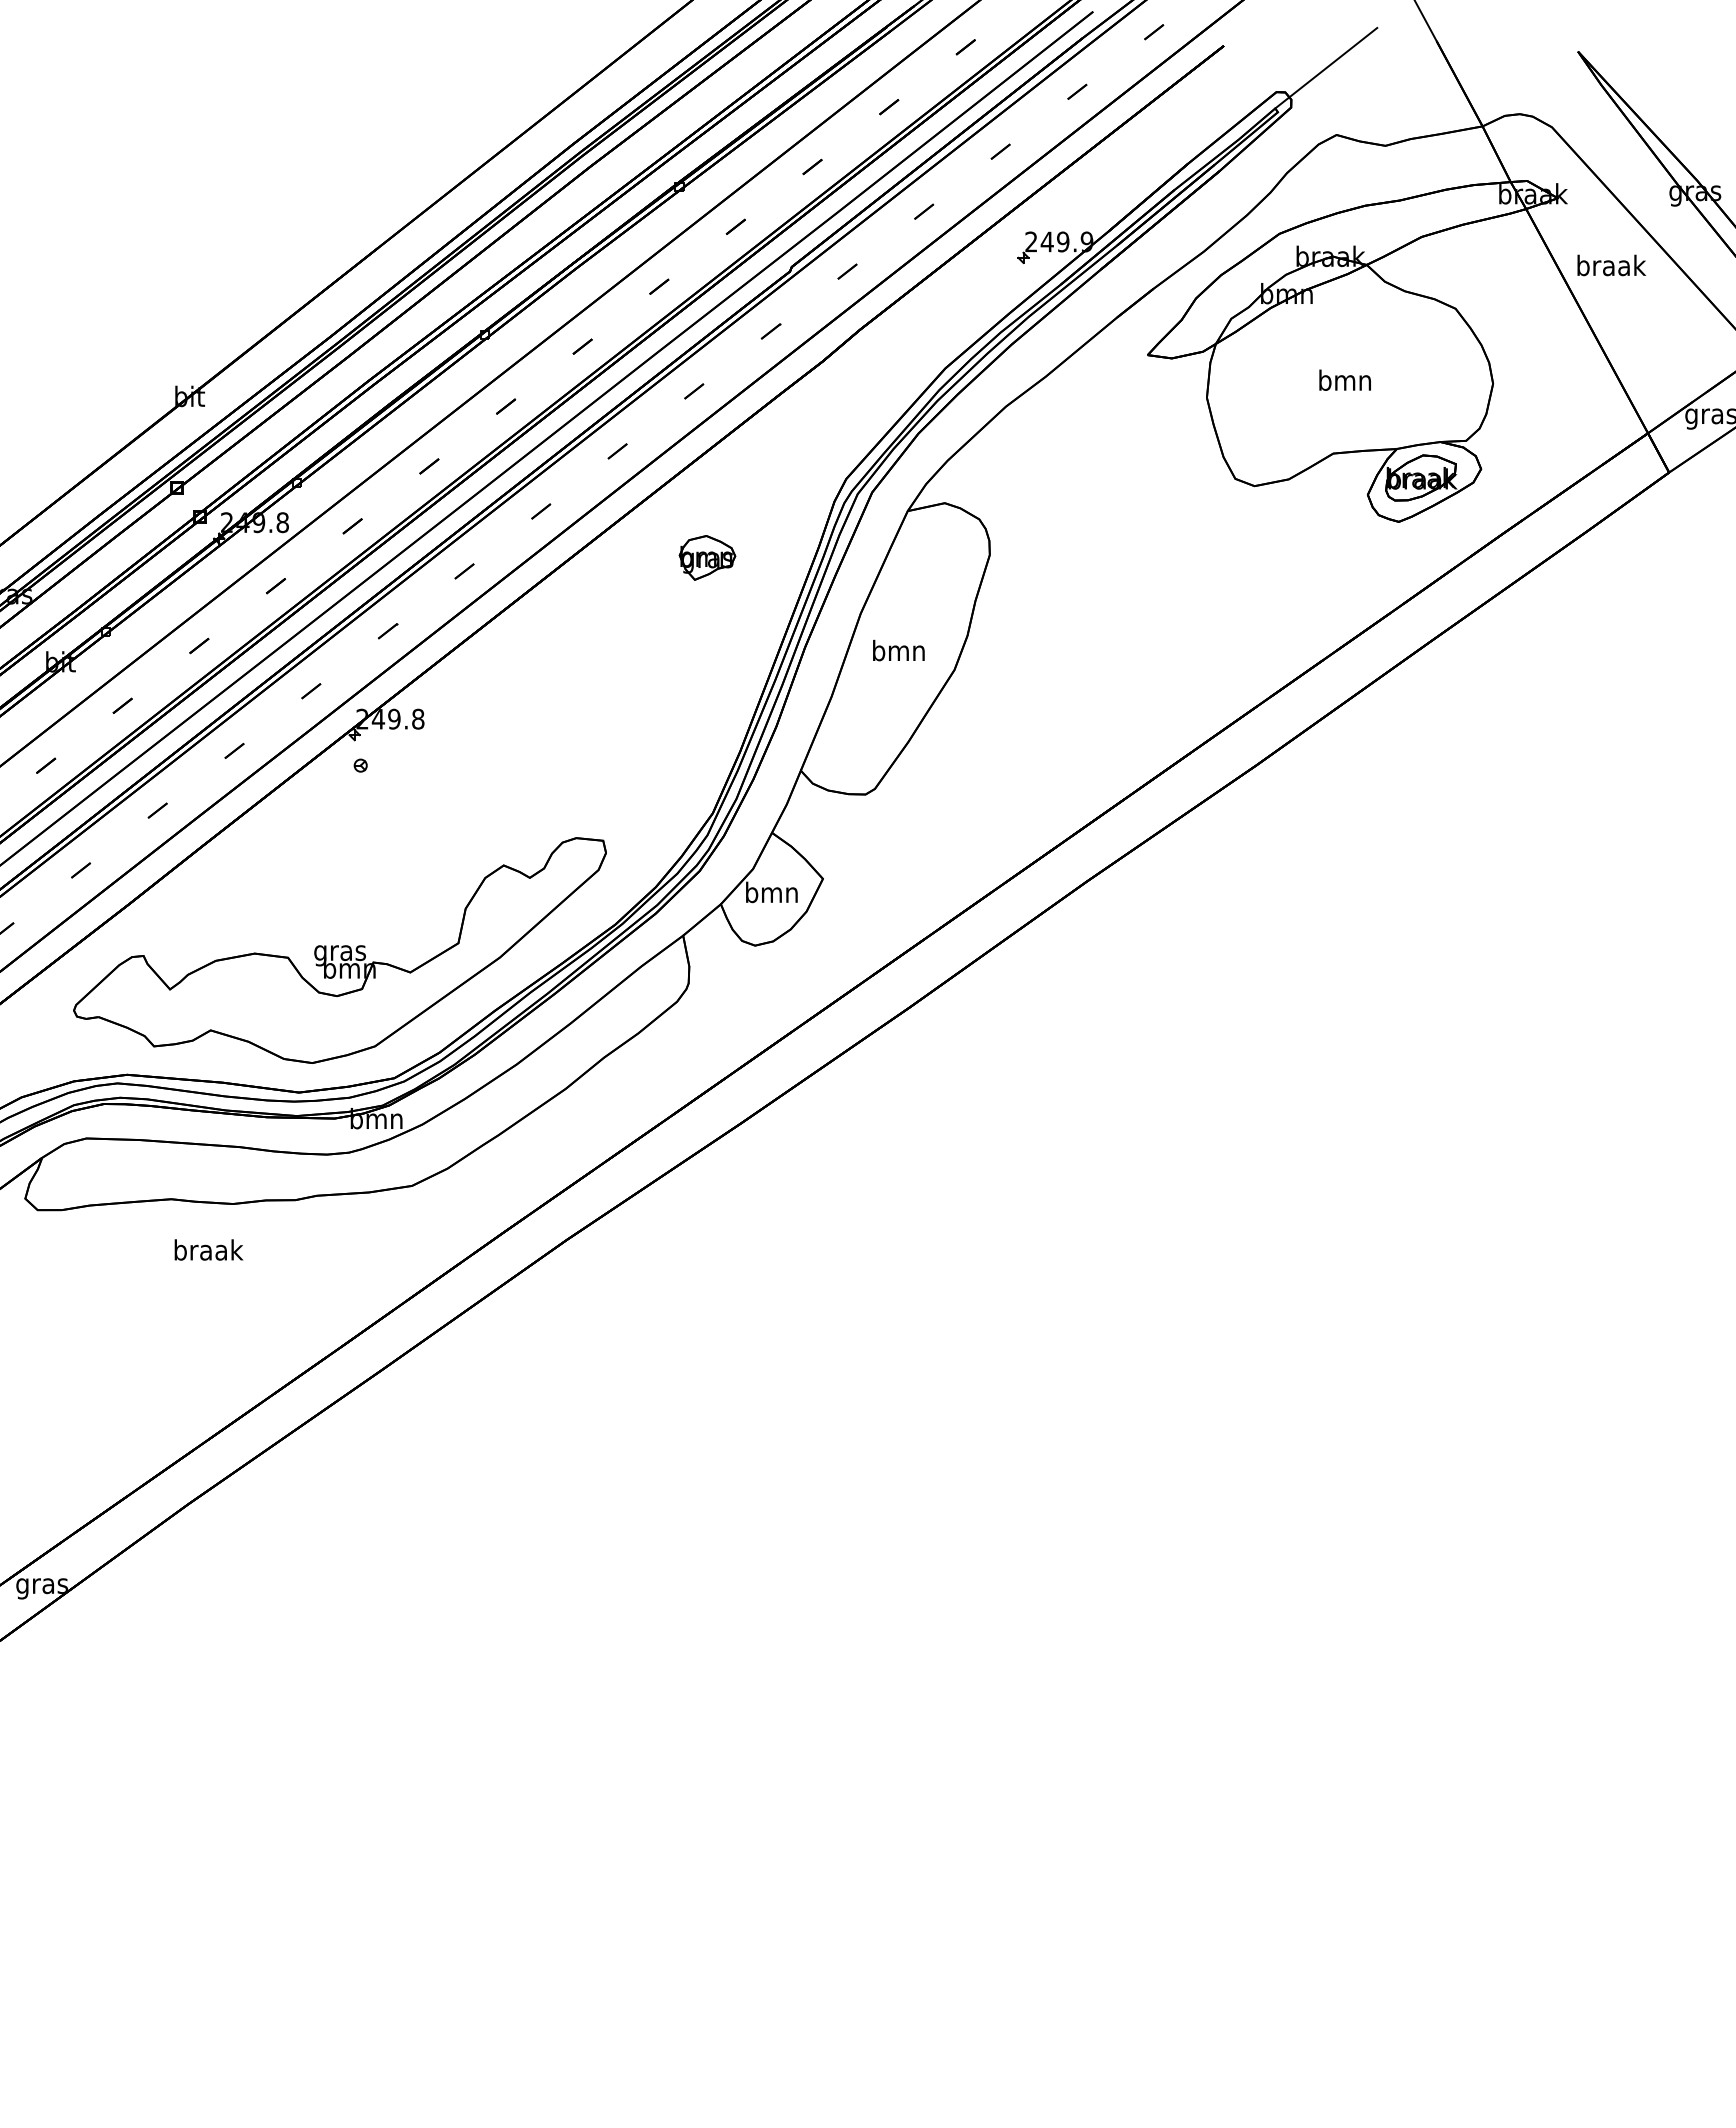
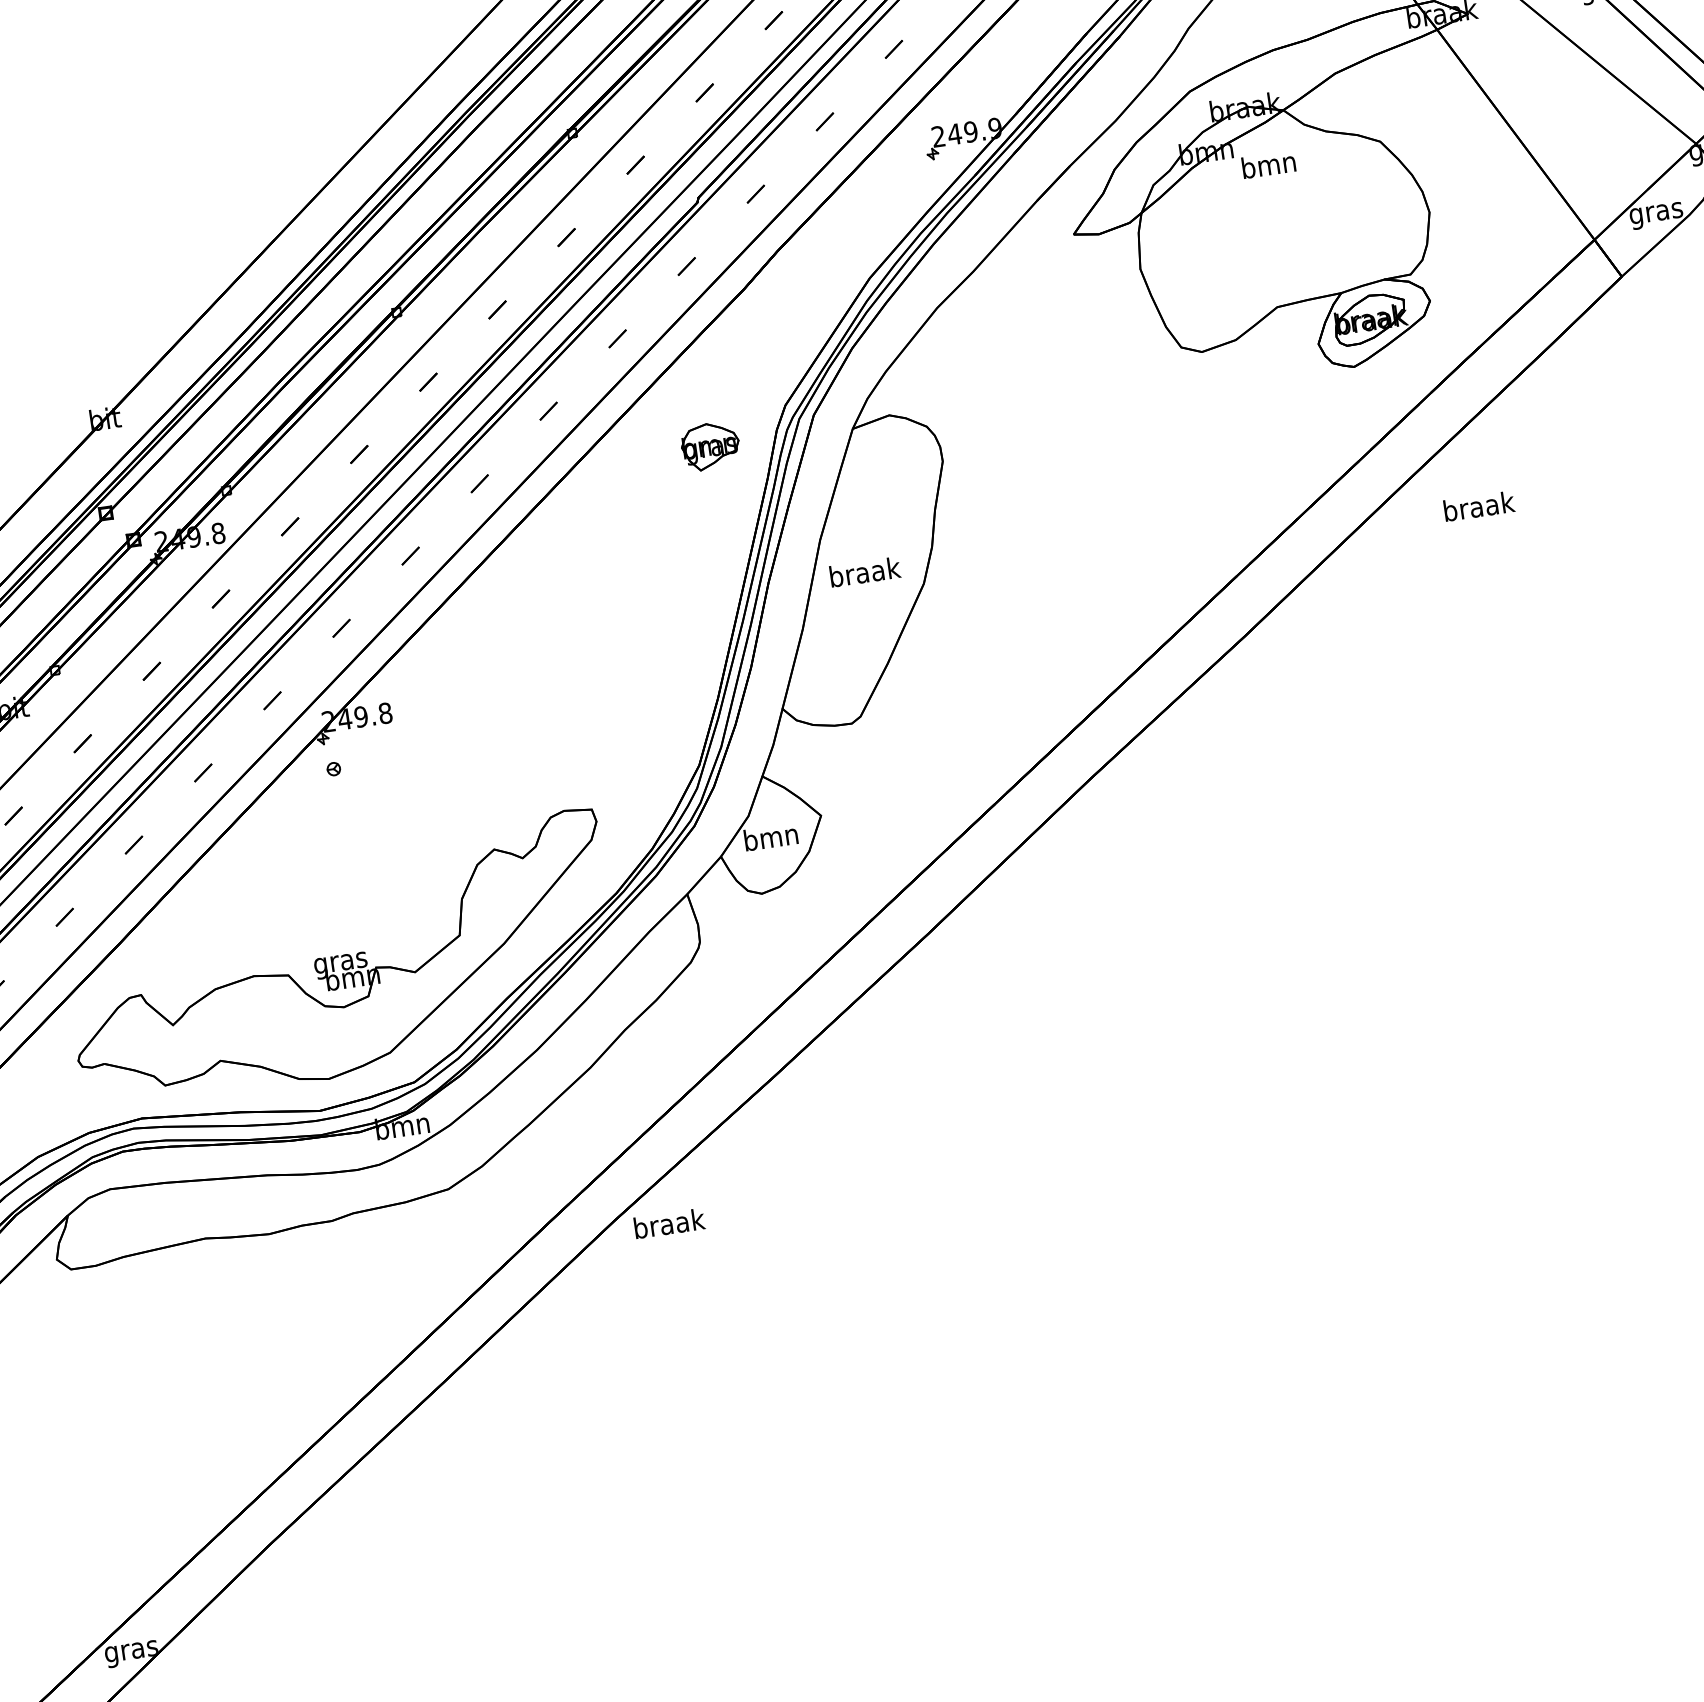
text: (1611, 265) -> (1479, 506), moved
text: (1344, 379) -> (1268, 164), moved
part: (707, 557) -> (710, 445), moved
text: (899, 650) -> (865, 571), bmn -> braak
text: (208, 1249) -> (669, 1223), moved

